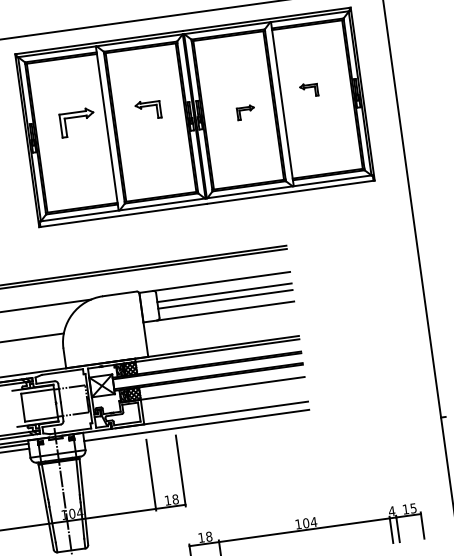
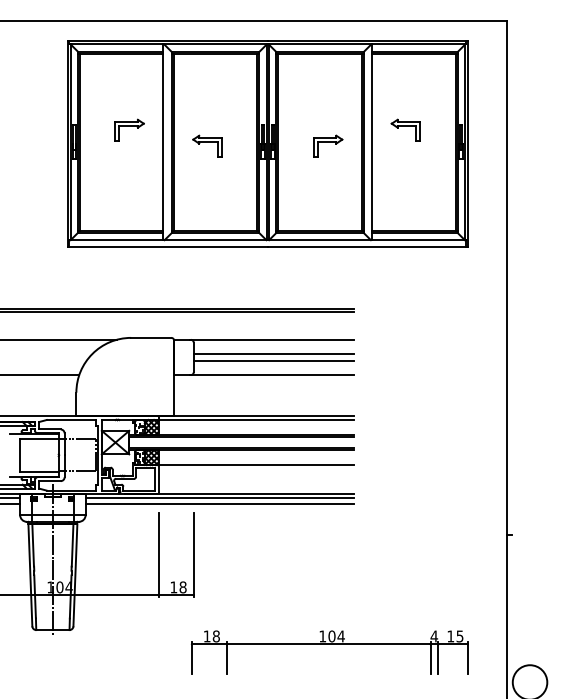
part: (308, 89) -> (405, 129), size x1.43
part: (148, 109) -> (207, 145), moved
part: (246, 111) -> (328, 145), size x1.43
part: (77, 121) -> (129, 129), size x0.71
line: (195, 420) -> (219, 498), added

